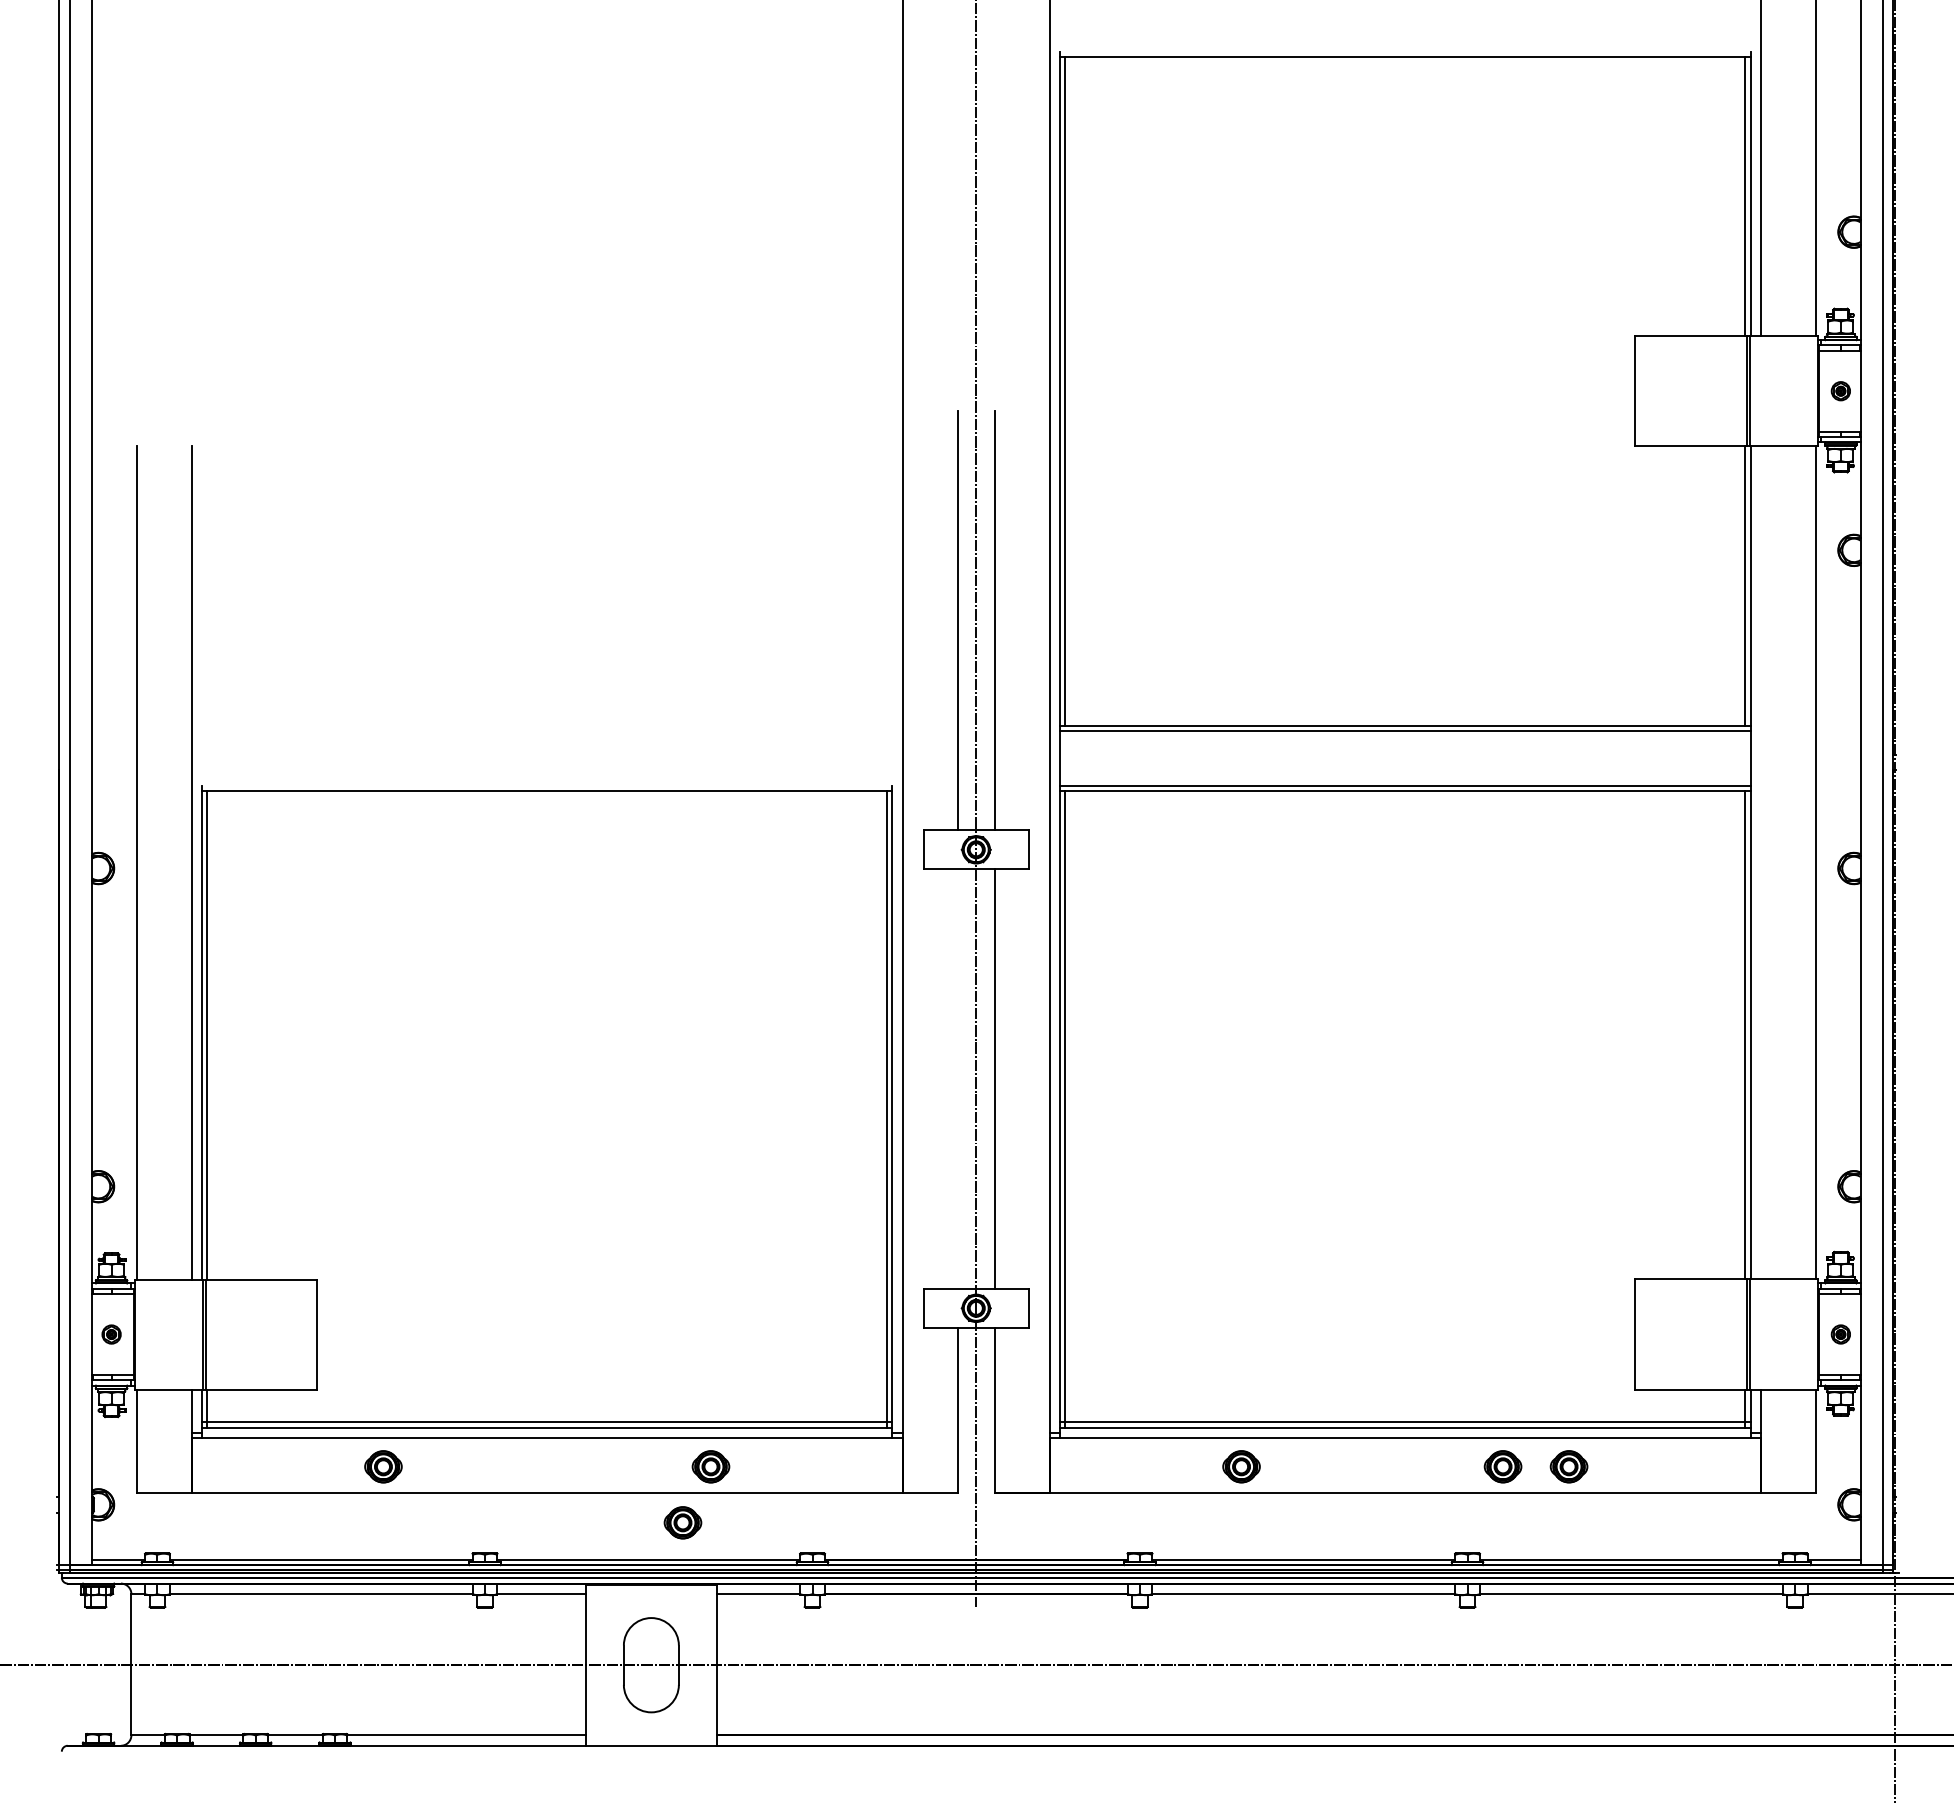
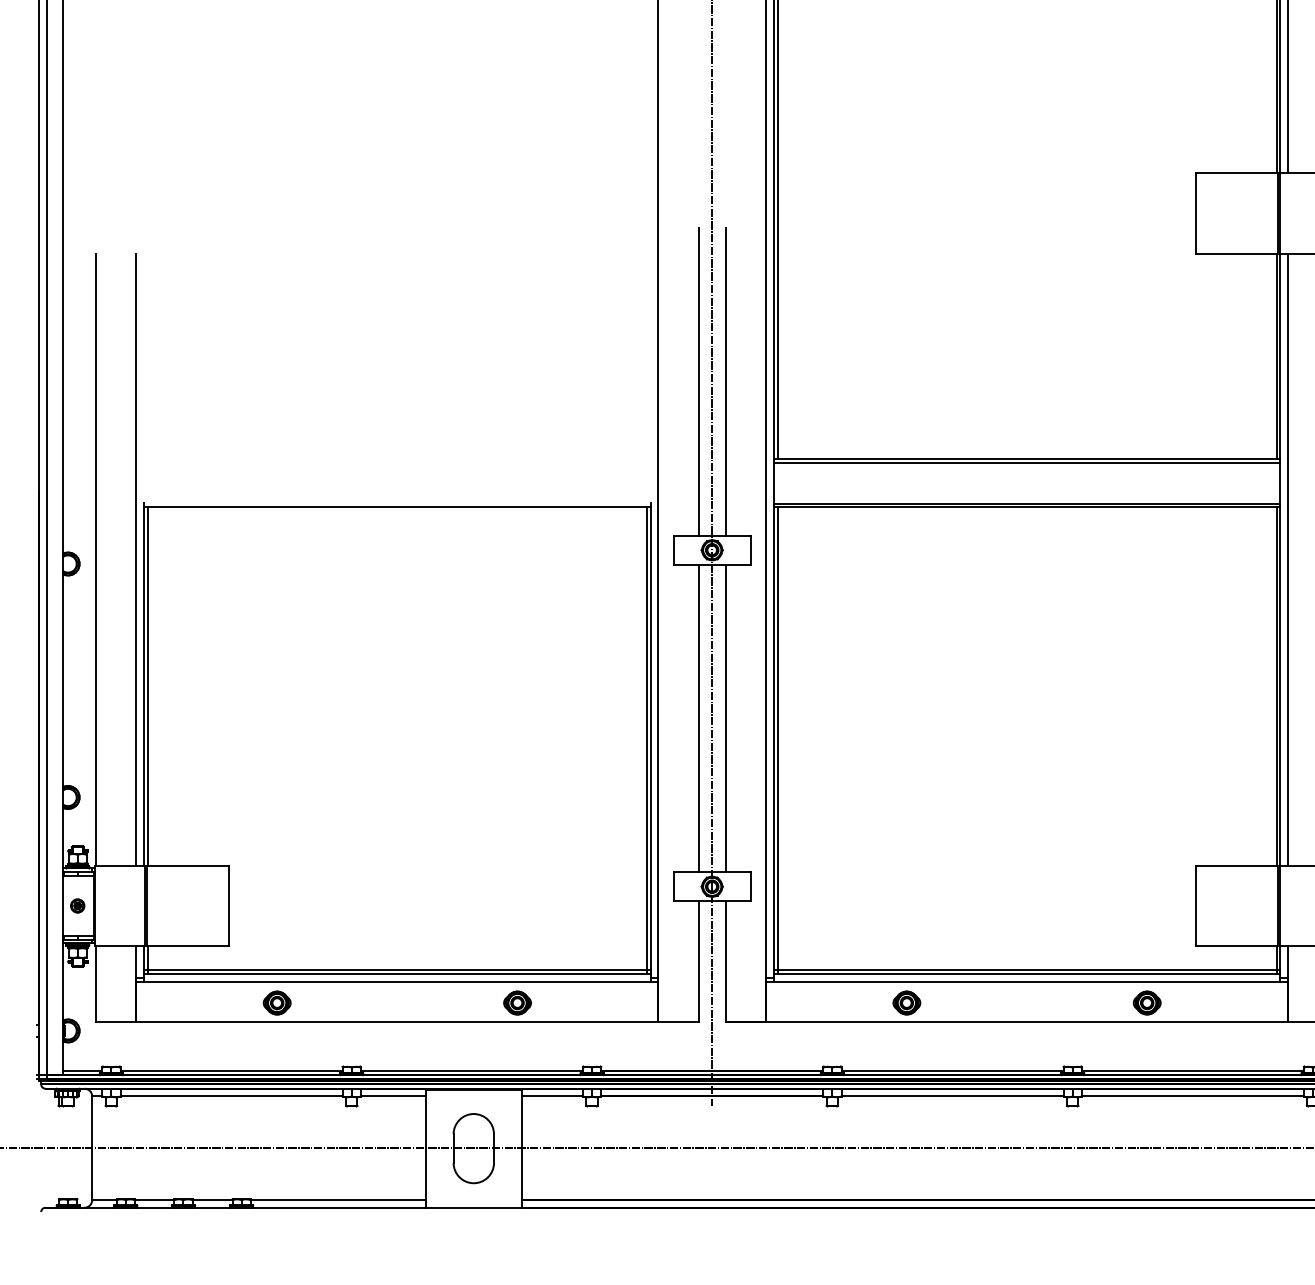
line: (1761, 862) -> (1288, 559), added
line: (957, 1078) -> (698, 718), added
part: (1502, 1466) -> (1098, 1002), removed
part: (682, 1522) -> (496, 1043), removed

